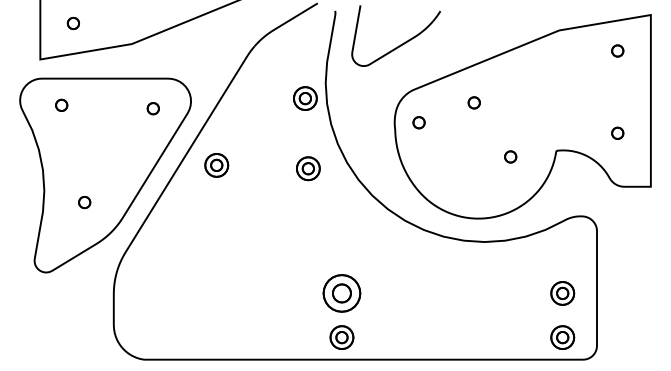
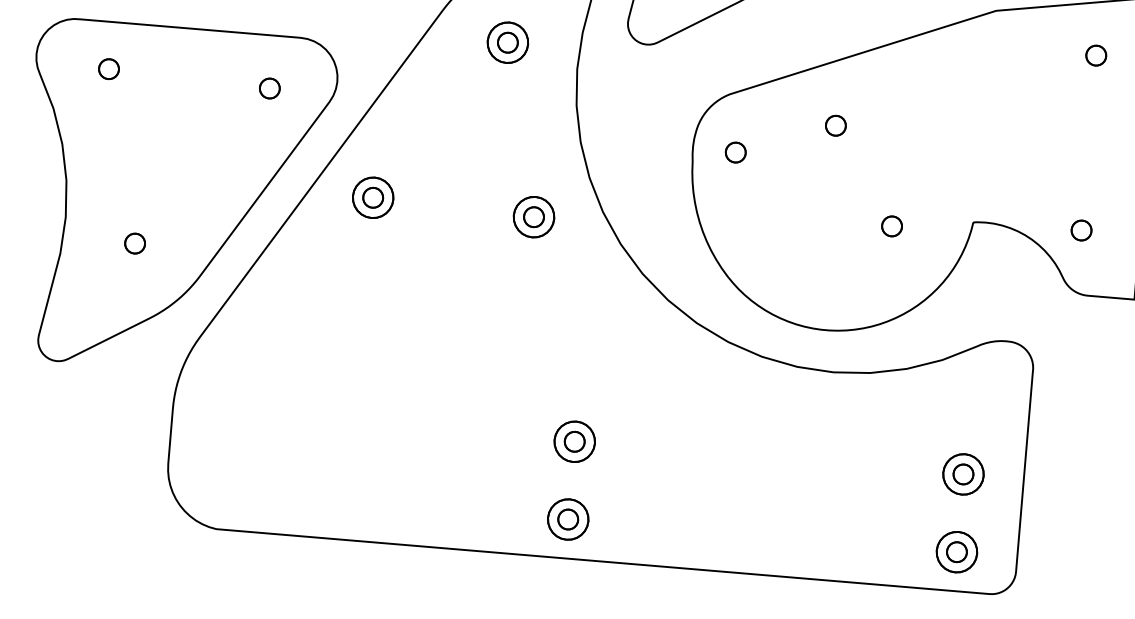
part: (305, 98) -> (508, 42), moved
part: (617, 132) -> (1081, 229), moved
part: (341, 293) -> (573, 441), size x0.62

